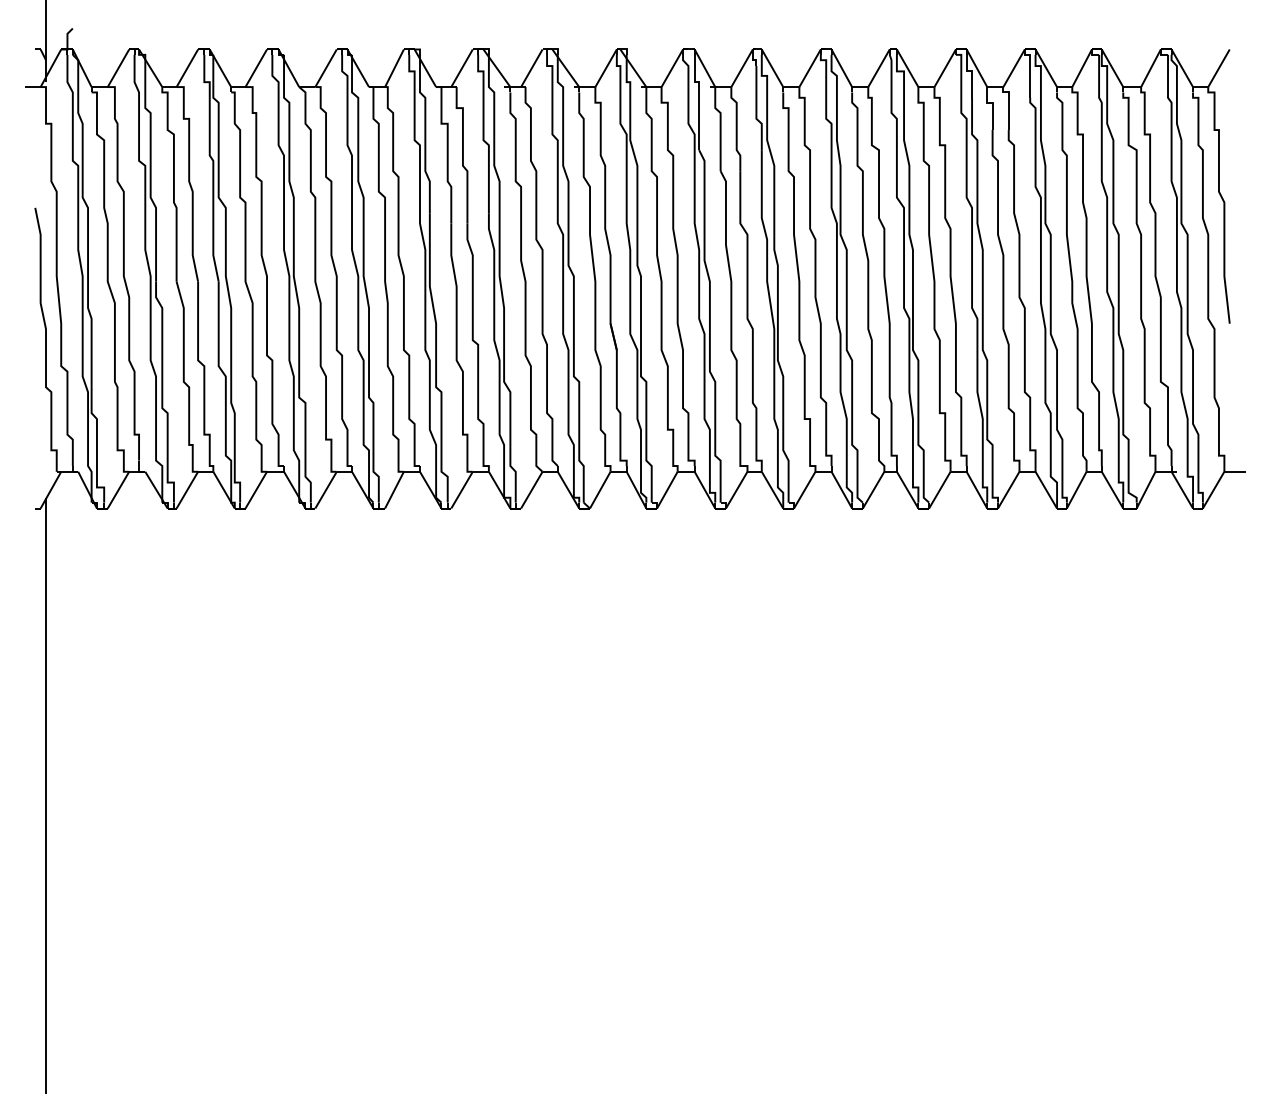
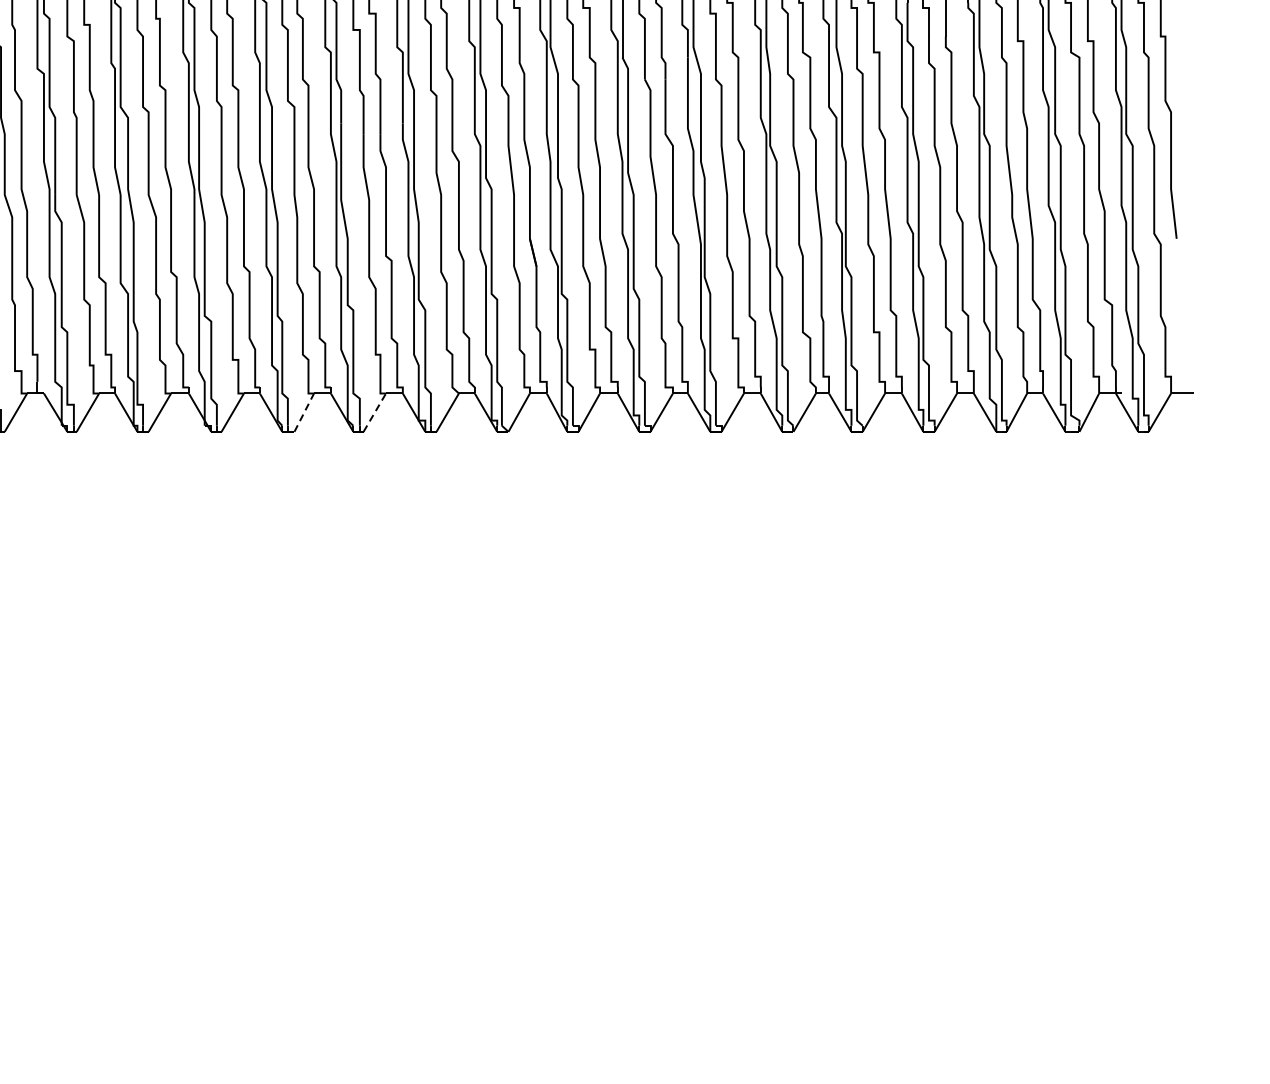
line: (462, 489) -> (375, 411), solid -> dashed
line: (394, 490) -> (304, 413), solid -> dashed

